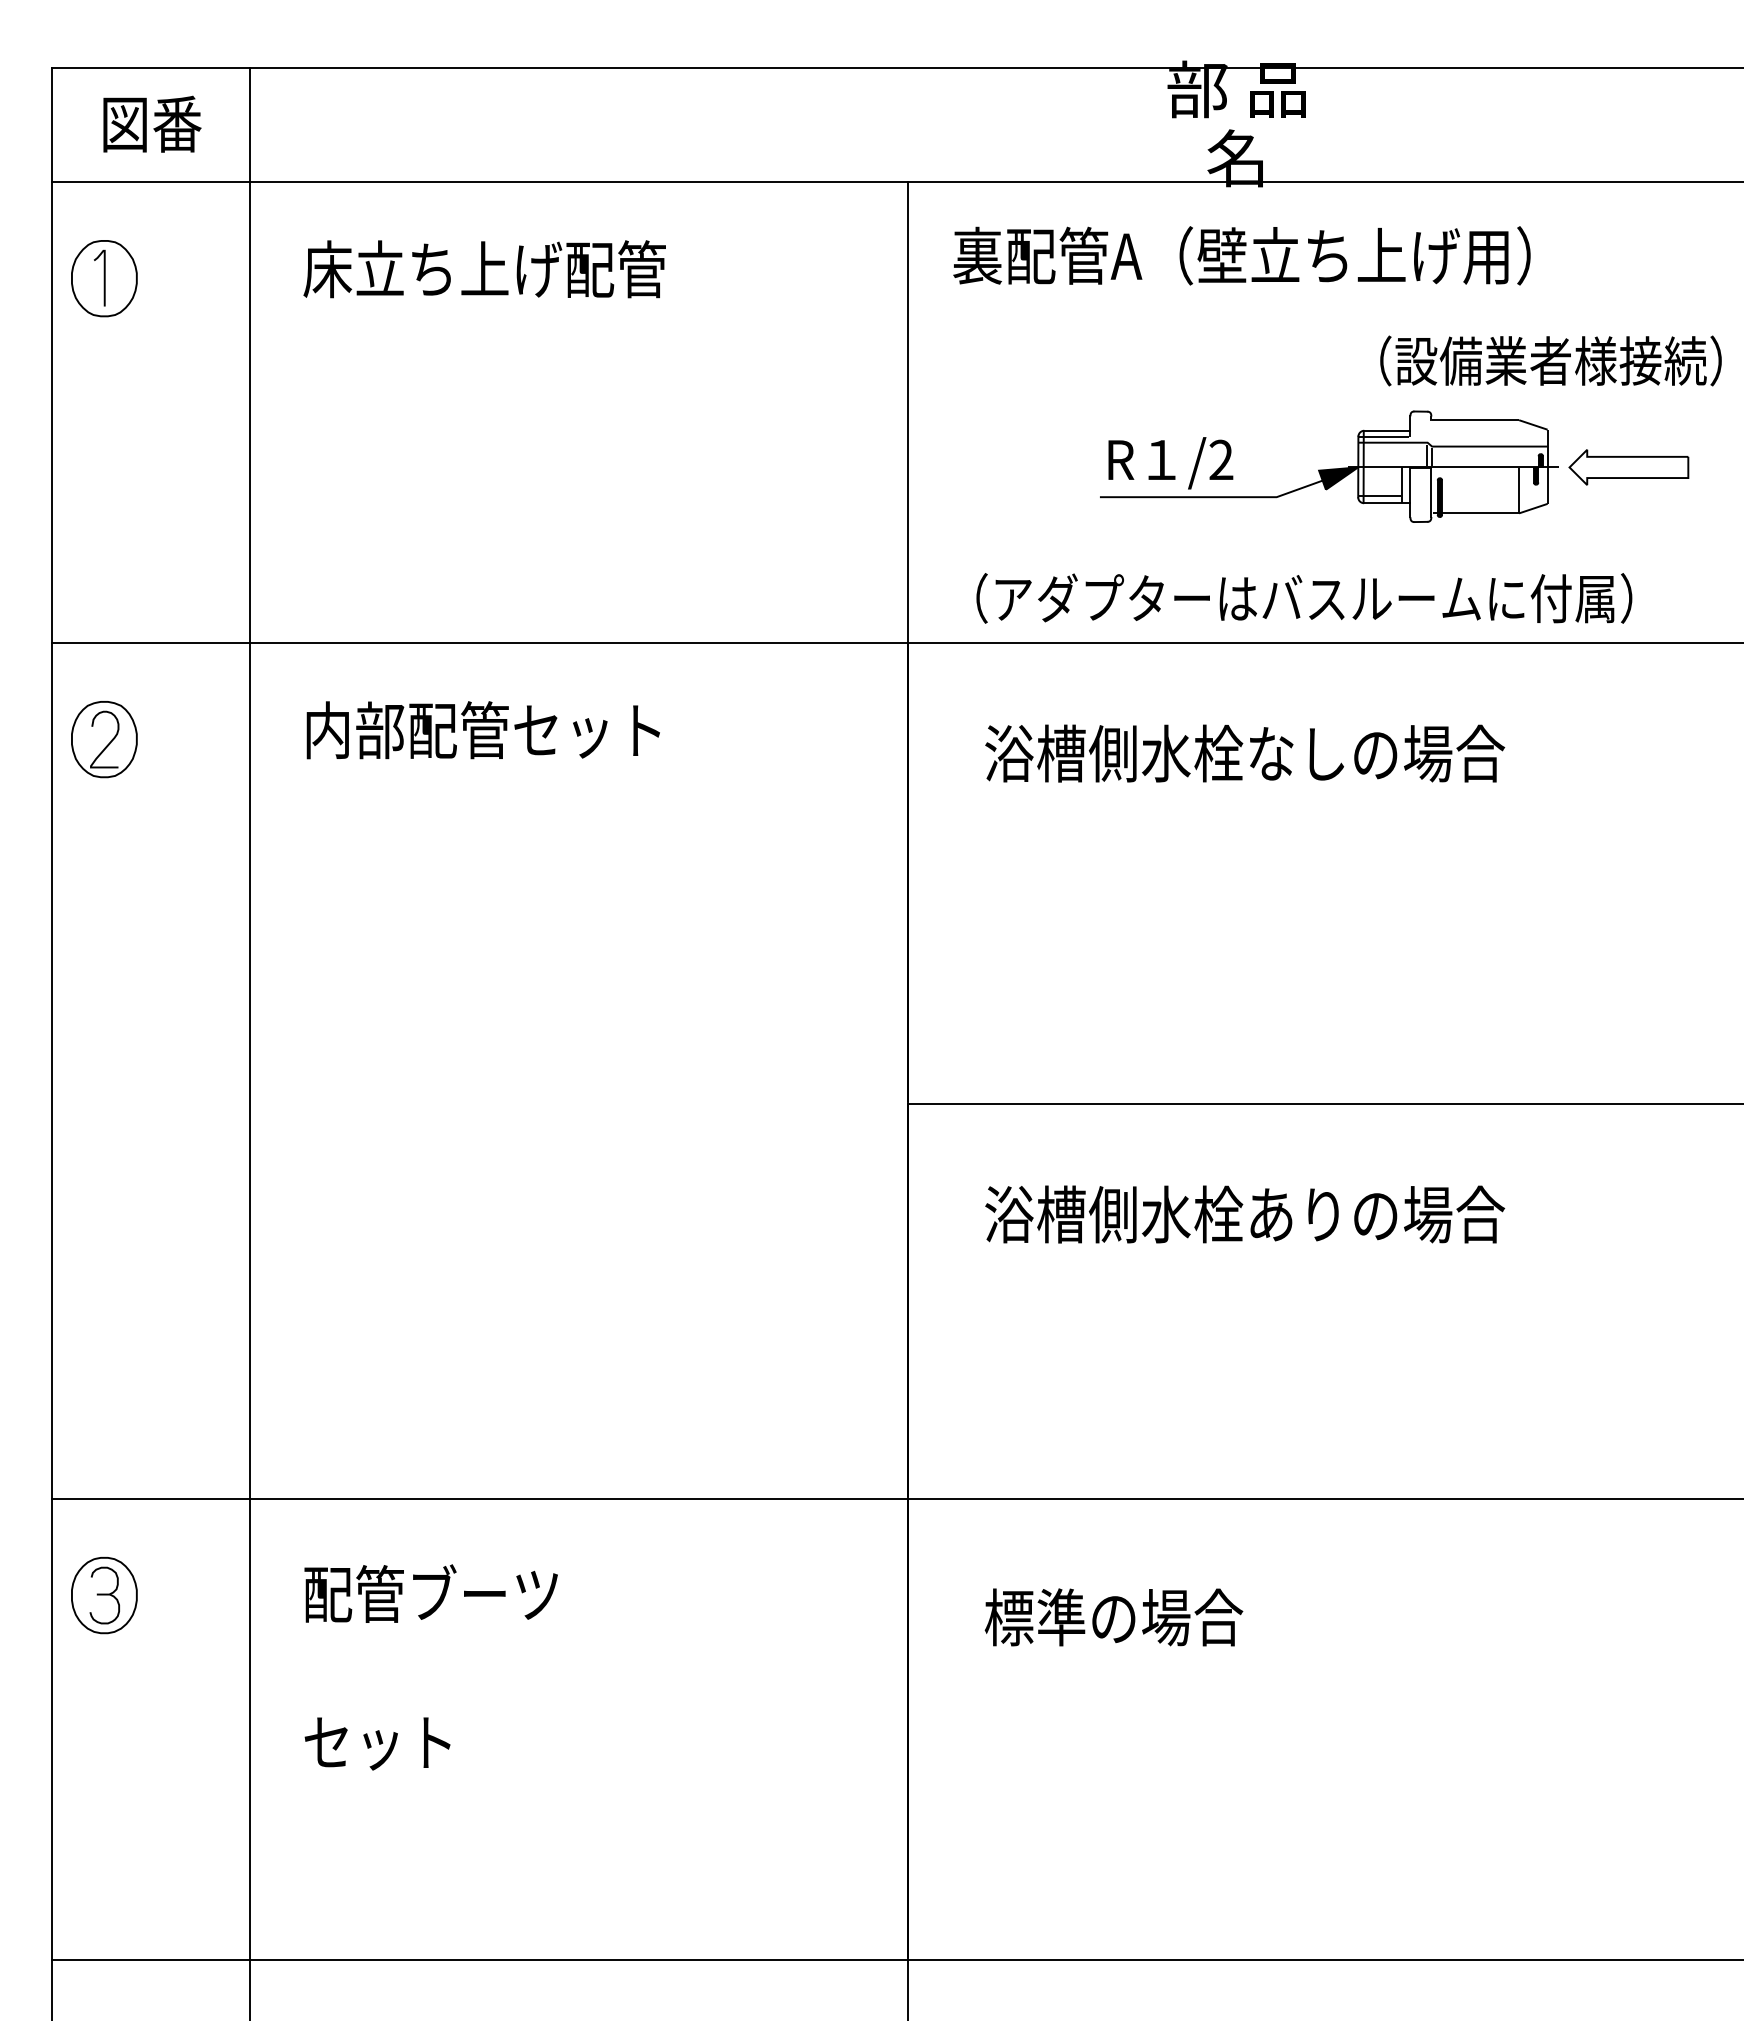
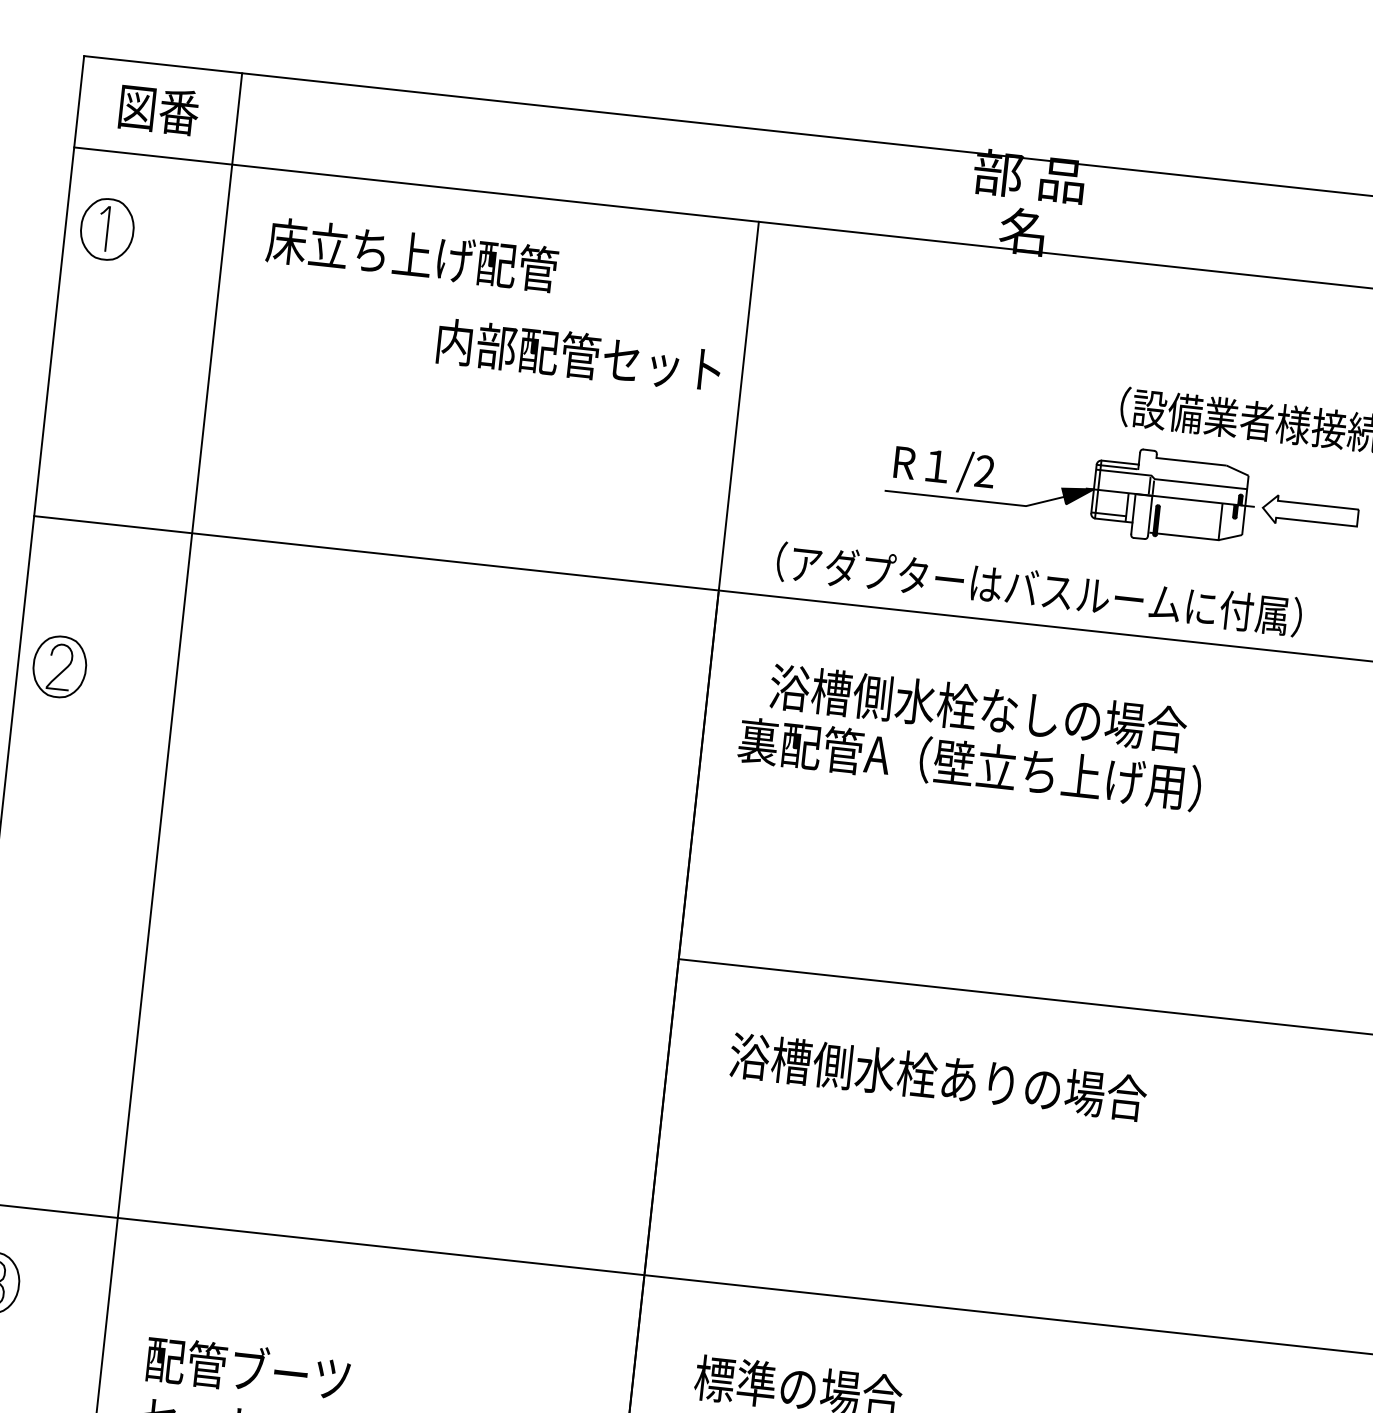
text: (1241, 255) -> (969, 764), moved
text: (482, 730) -> (578, 355), moved
part: (104, 739) -> (59, 666), moved
text: (430, 1593) -> (247, 1368), moved

